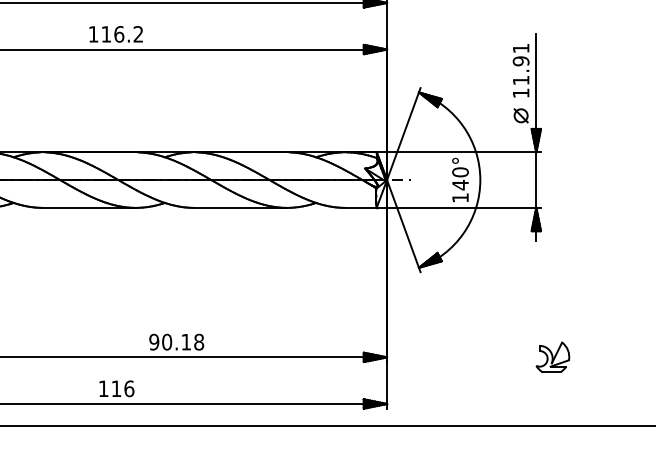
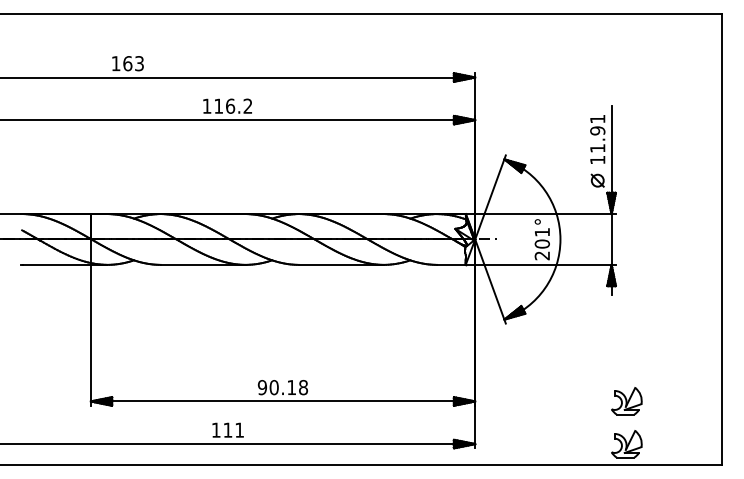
text: (459, 184) -> (541, 243), 140° -> 201°
text: (129, 388) -> (239, 429), 116 -> 111
part: (552, 404) -> (626, 444), added

